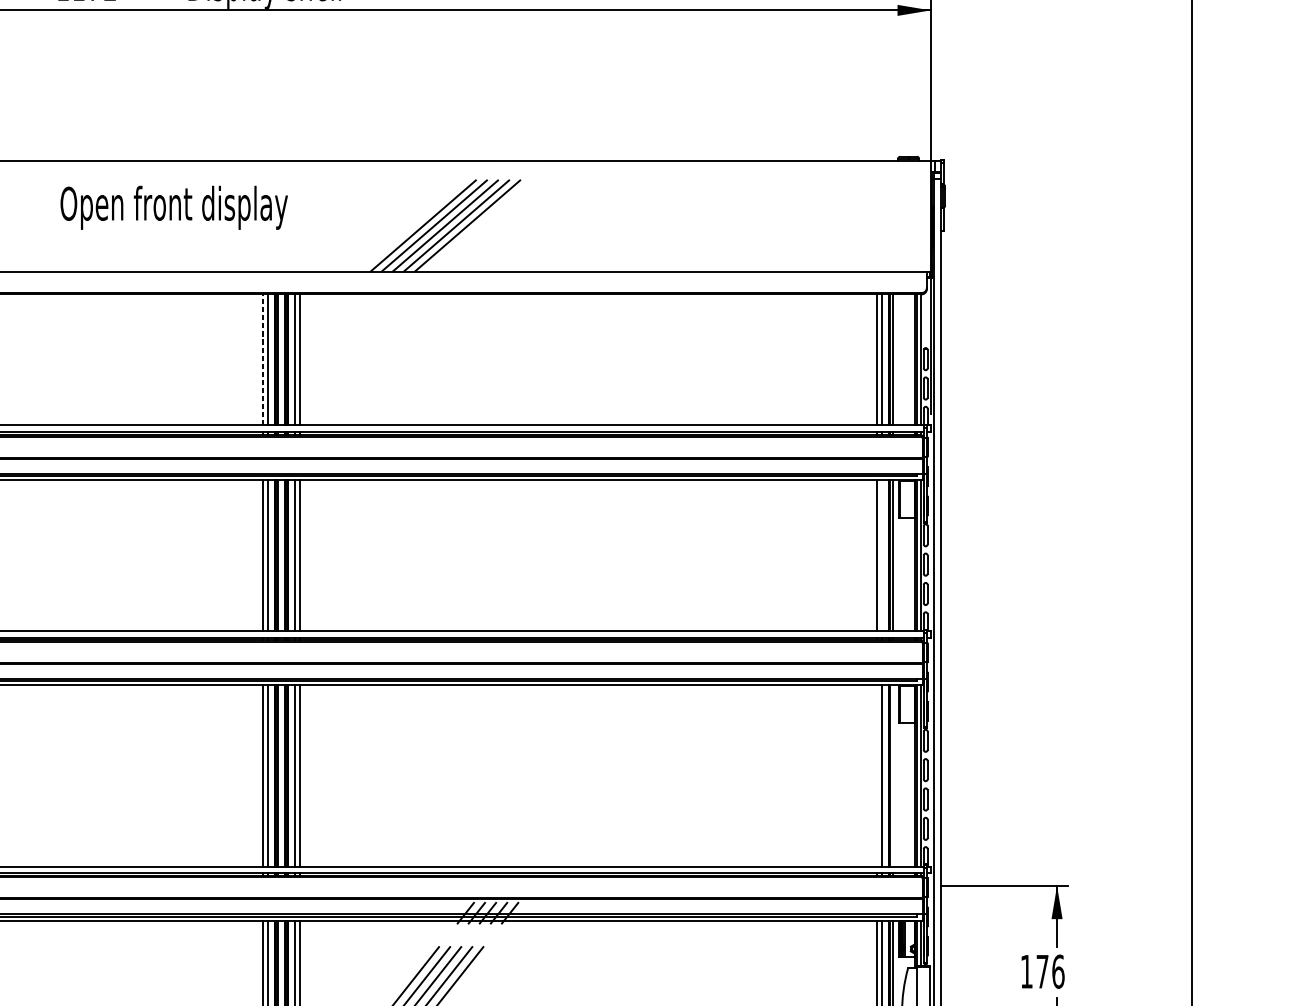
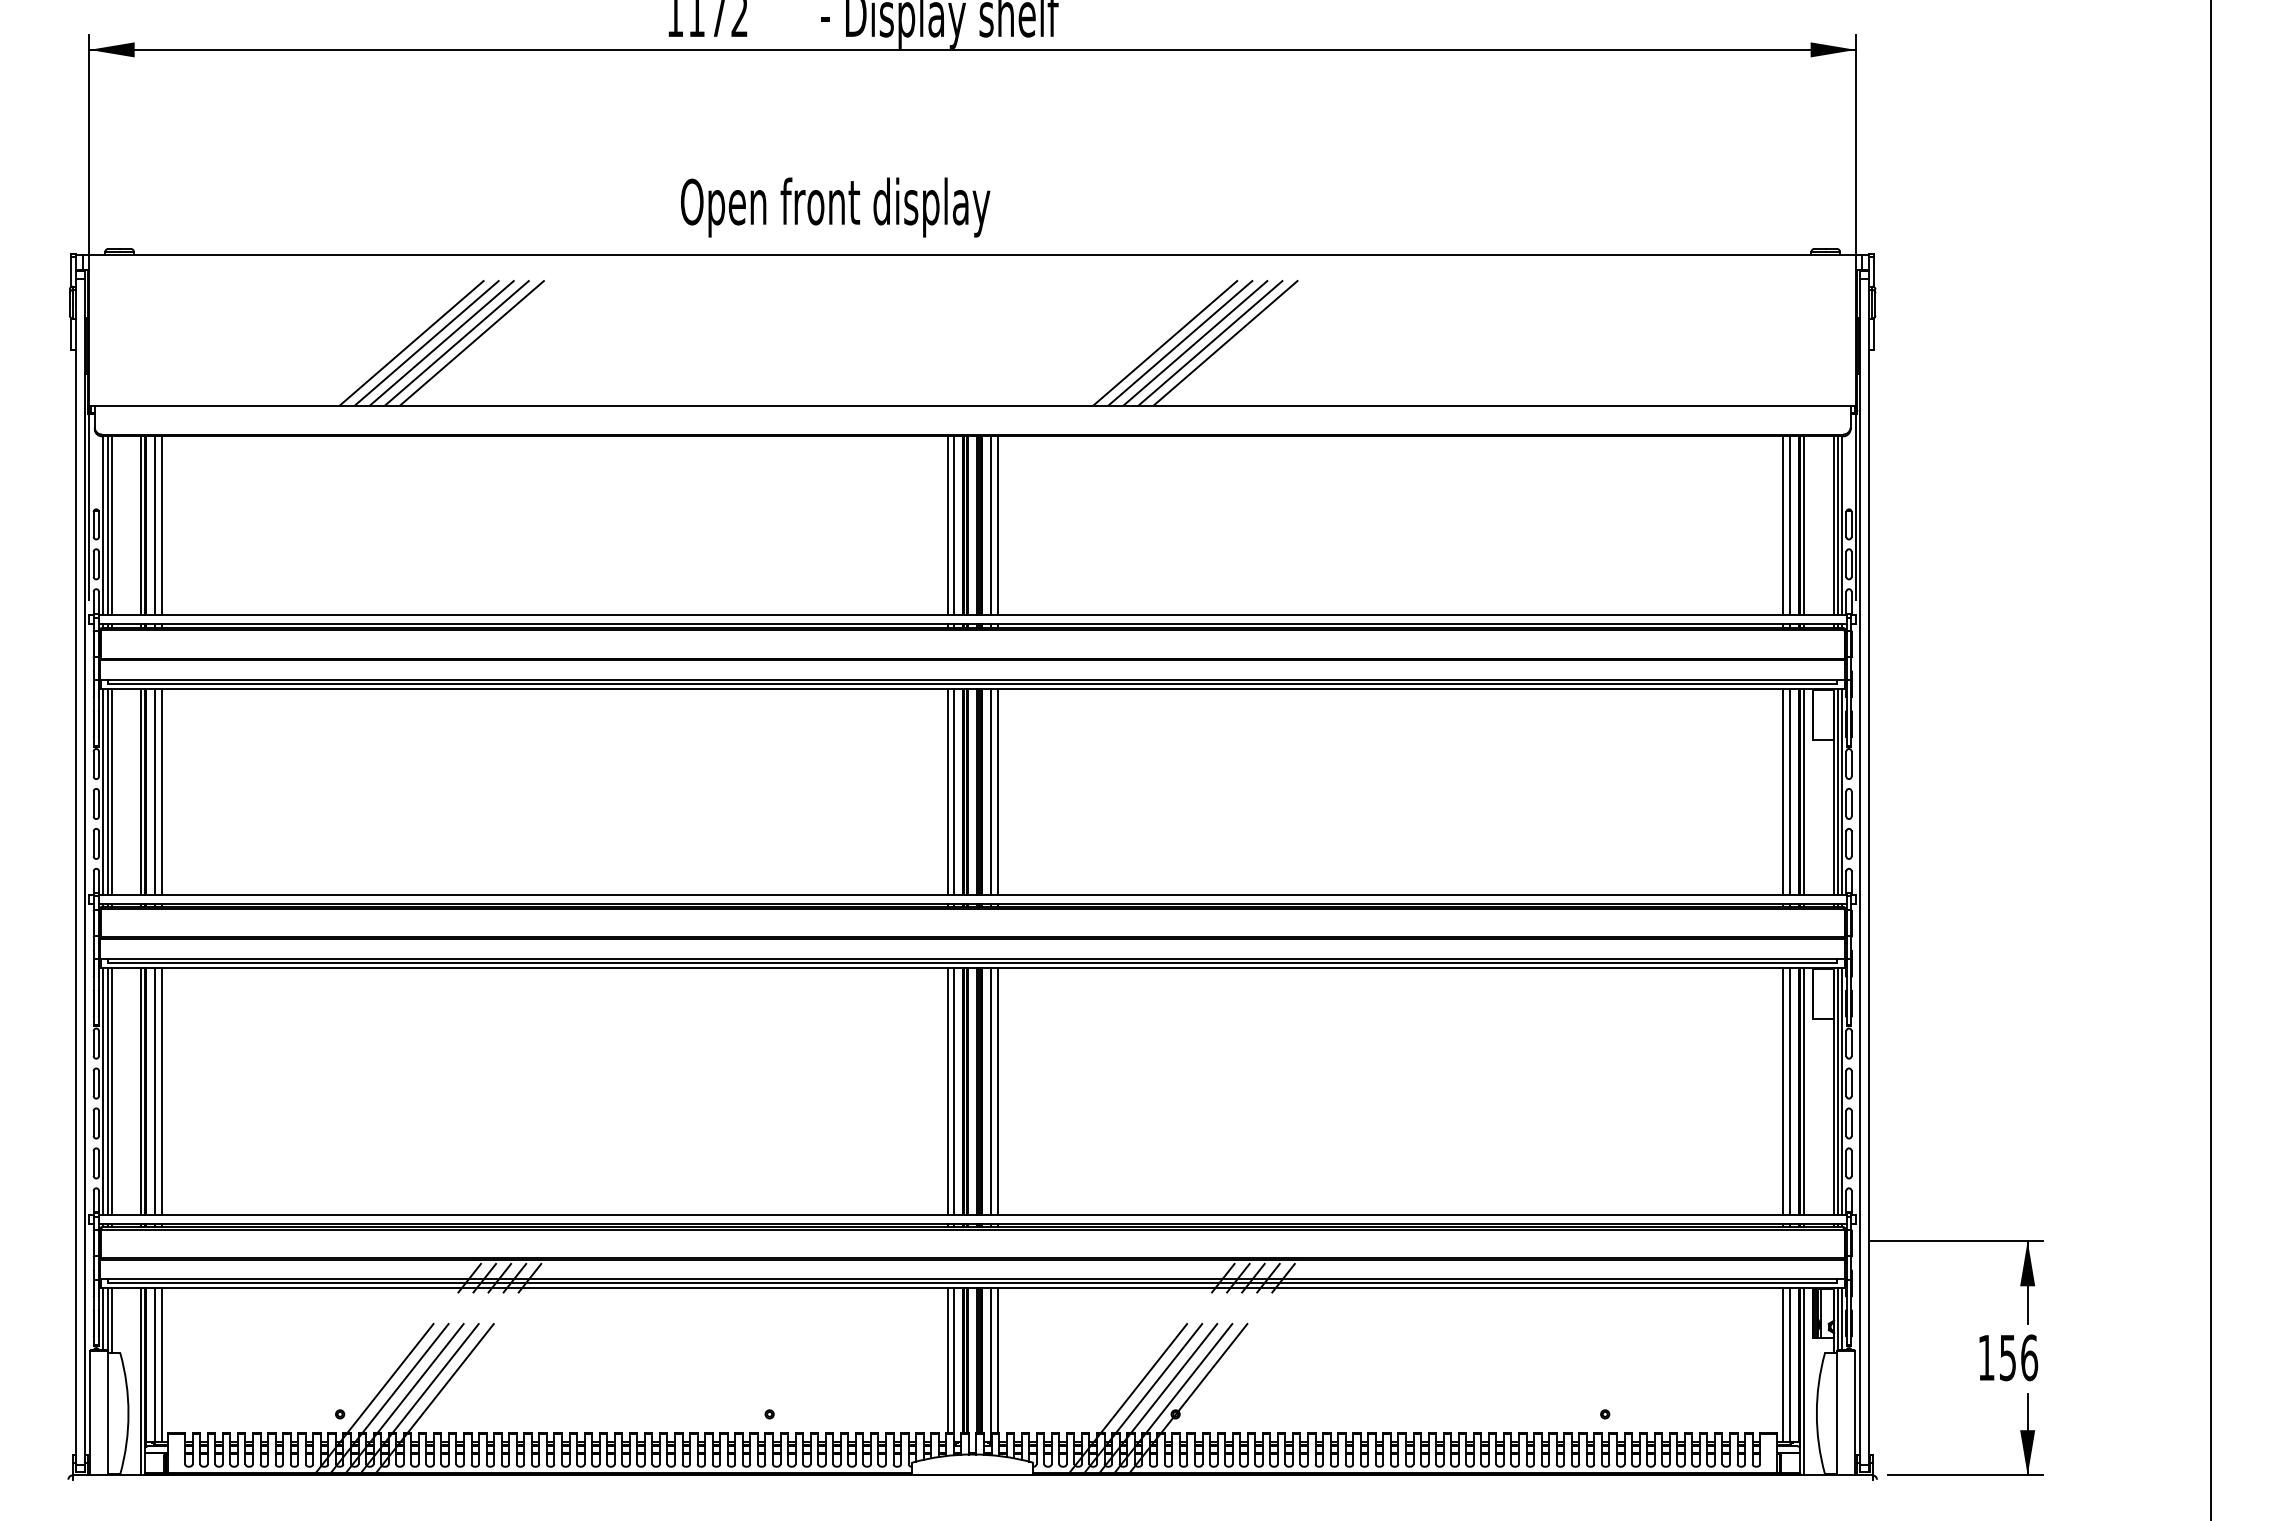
text: (174, 207) -> (835, 207), moved
line: (263, 359) -> (947, 524), dashed -> solid
line: (881, 555) -> (1789, 791), added
line: (877, 775) -> (1783, 1091), added
line: (893, 775) -> (1804, 1091), added
text: (1042, 972) -> (2007, 1358), 176 -> 156

